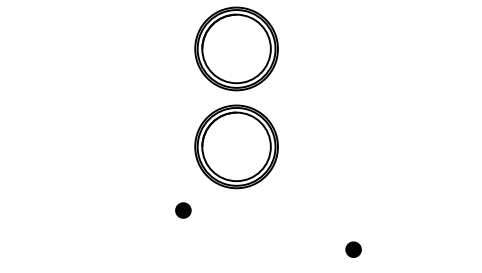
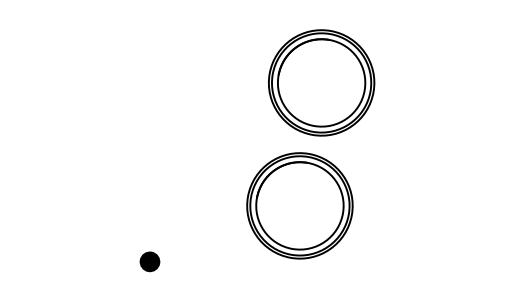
part: (183, 210) -> (150, 261), moved

